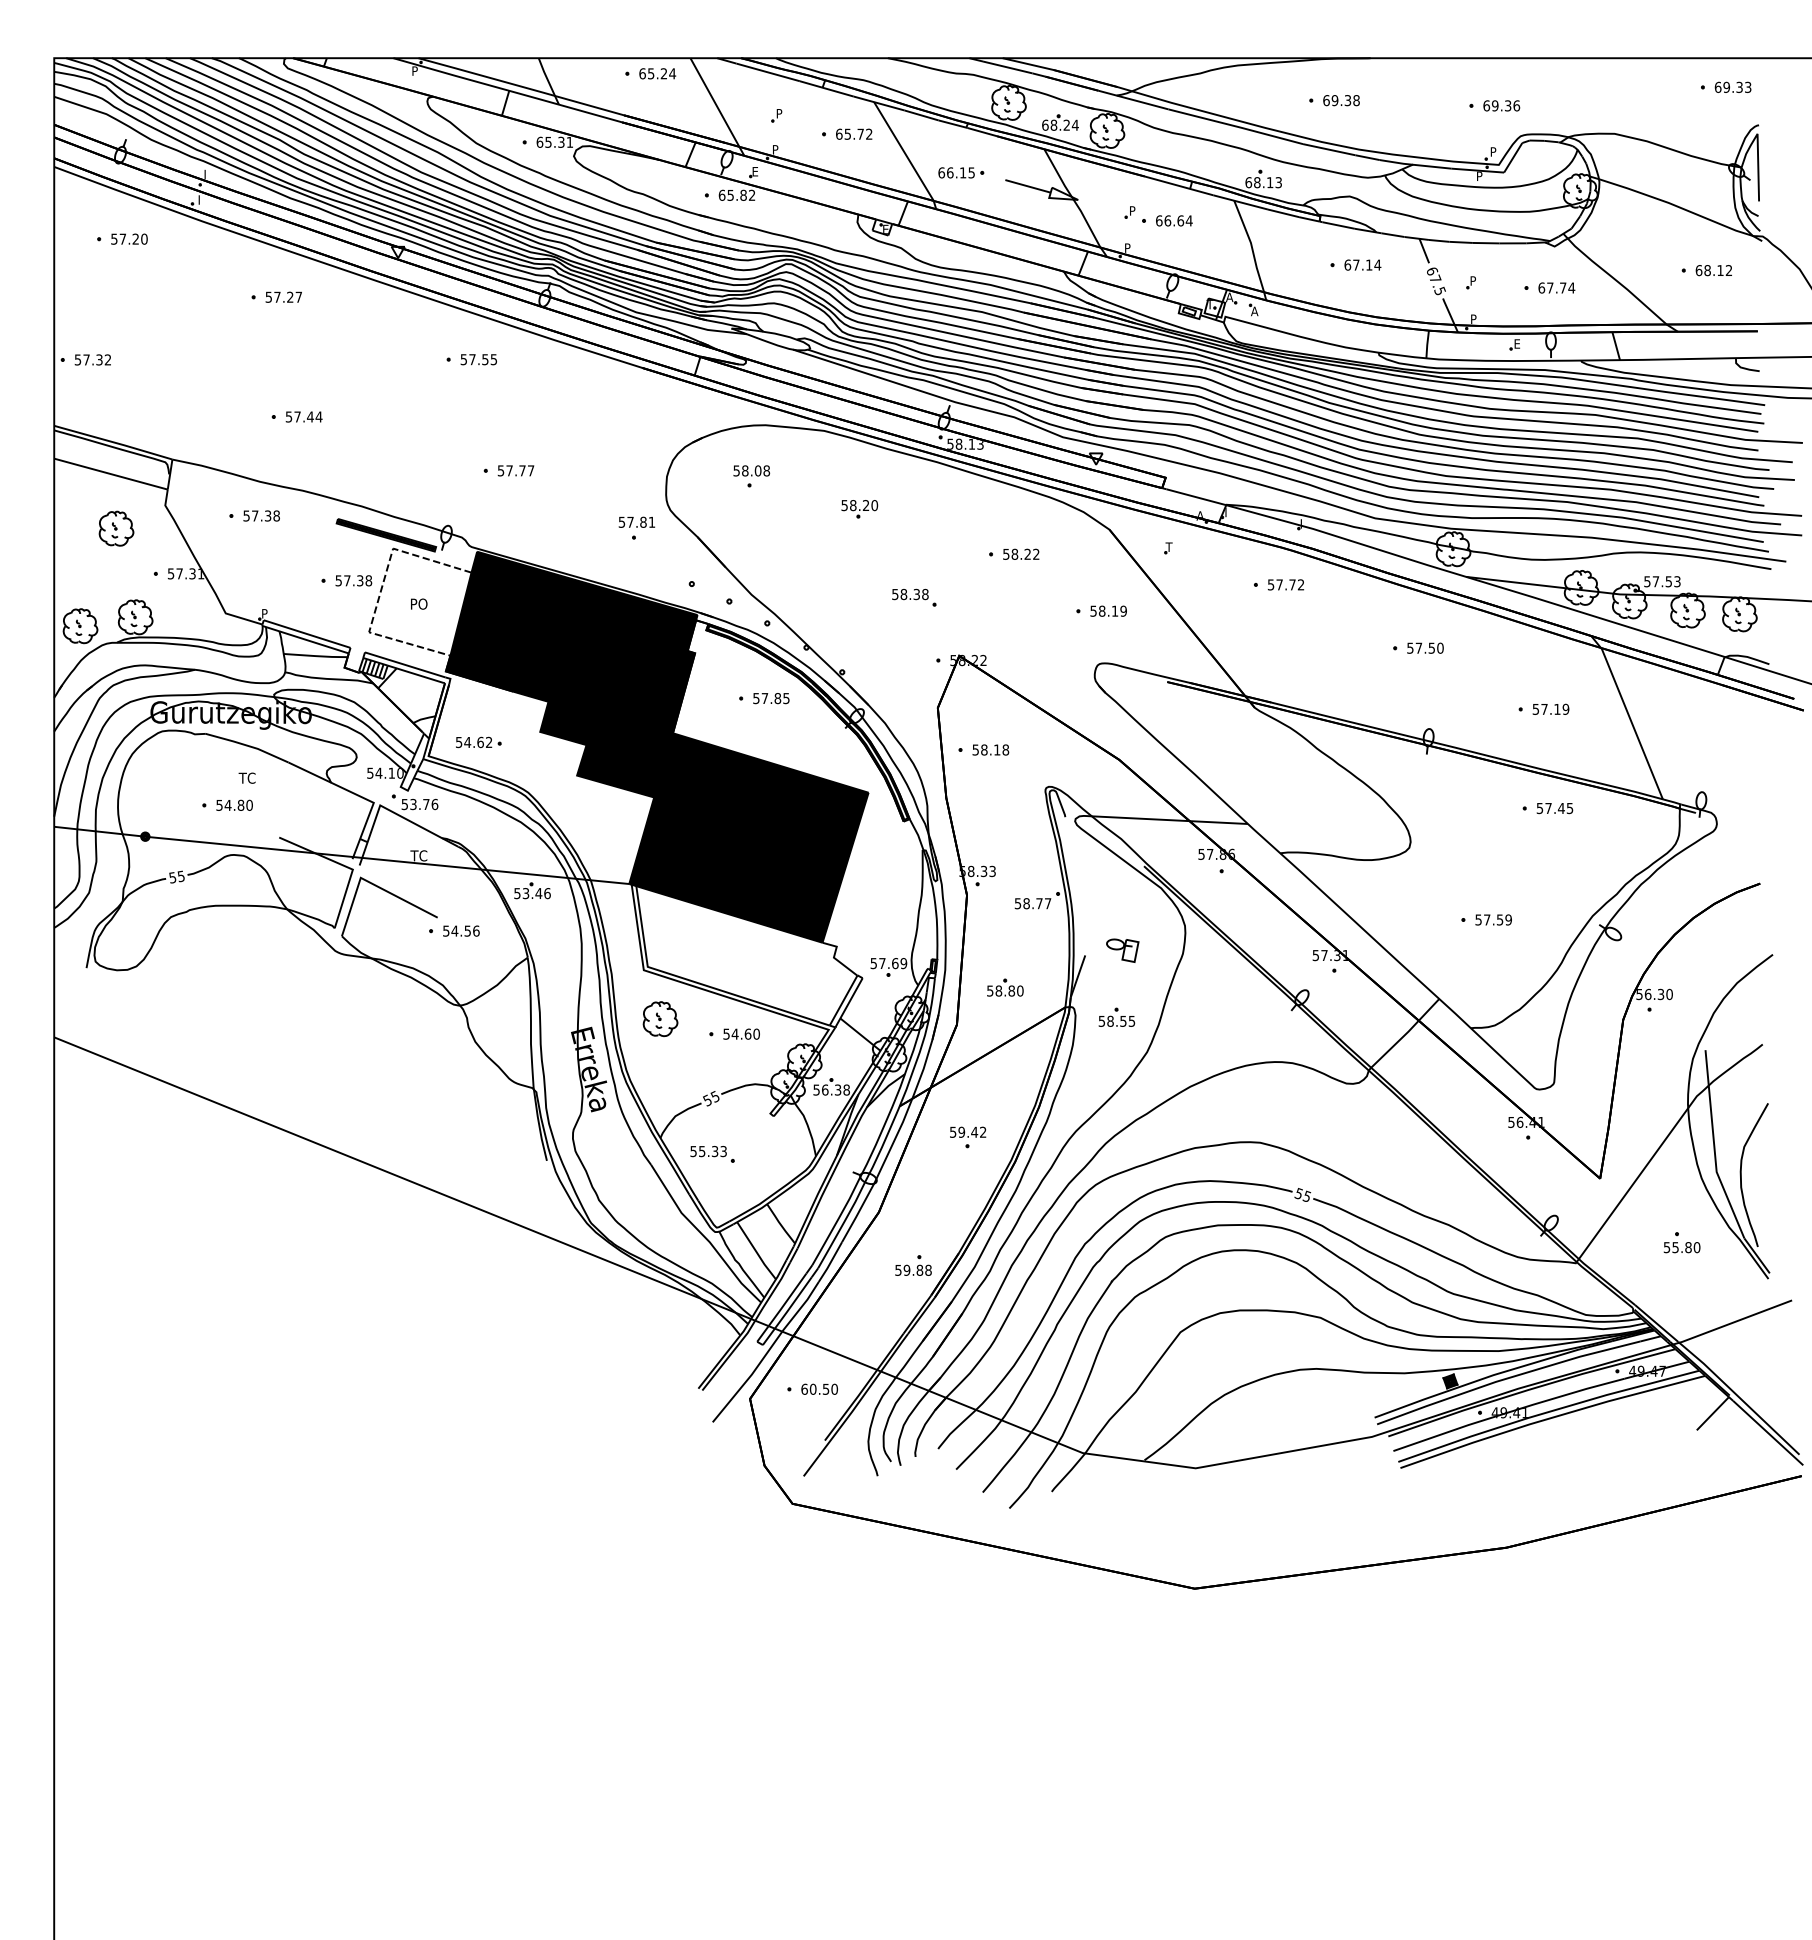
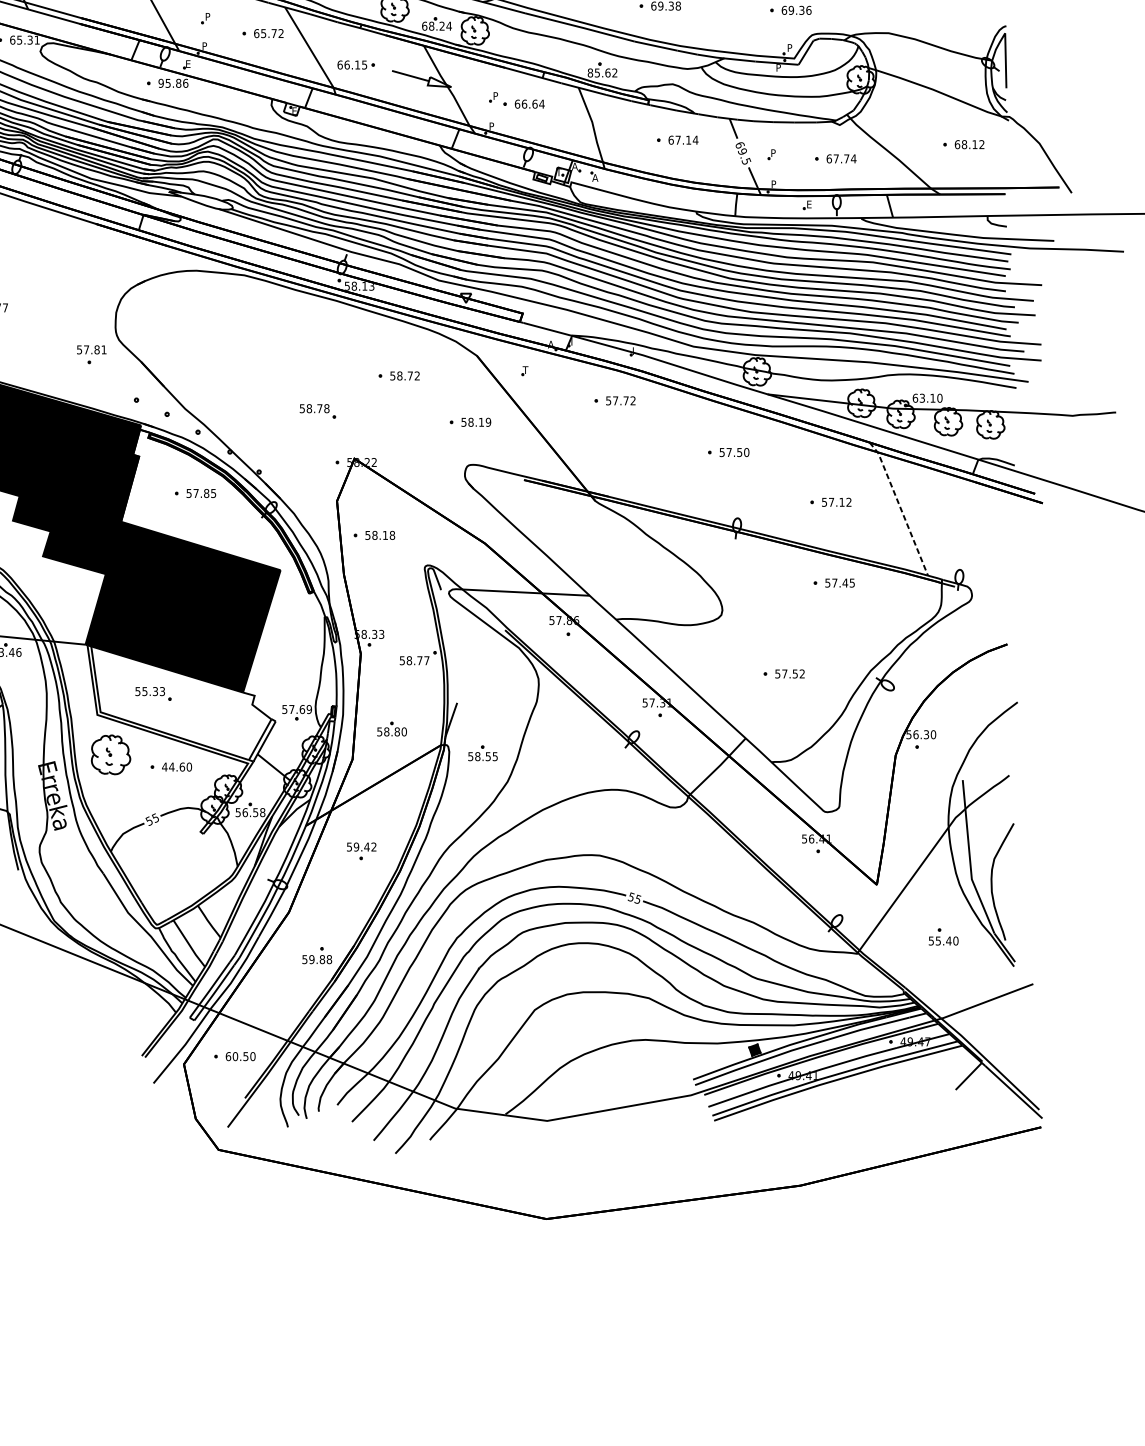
text: (1263, 182) -> (602, 72), 68.13 -> 85.62
text: (736, 194) -> (172, 82), 65.82 -> 95.86
text: (1435, 278) -> (742, 151), 67.5 -> 69.5
part: (751, 476) -> (185, 312), removed
part: (859, 509) -> (273, 339), removed
text: (1027, 553) -> (410, 375), 58.22 -> 58.72
text: (1662, 581) -> (927, 398), 57.53 -> 63.10
text: (916, 594) -> (319, 408), 58.38 -> 58.78
text: (1565, 709) -> (848, 502), 57.19 -> 57.12
line: (1629, 716) -> (900, 508), solid -> dashed
text: (1508, 919) -> (802, 673), 57.59 -> 57.52
part: (1122, 950) -> (487, 698), removed
part: (660, 1018) -> (110, 754), size x1.4
text: (726, 1033) -> (164, 766), 54.60 -> 44.60
text: (838, 1089) -> (256, 812), 56.38 -> 56.58
part: (712, 1154) -> (153, 693), moved
text: (1688, 1247) -> (948, 940), 55.80 -> 55.40

